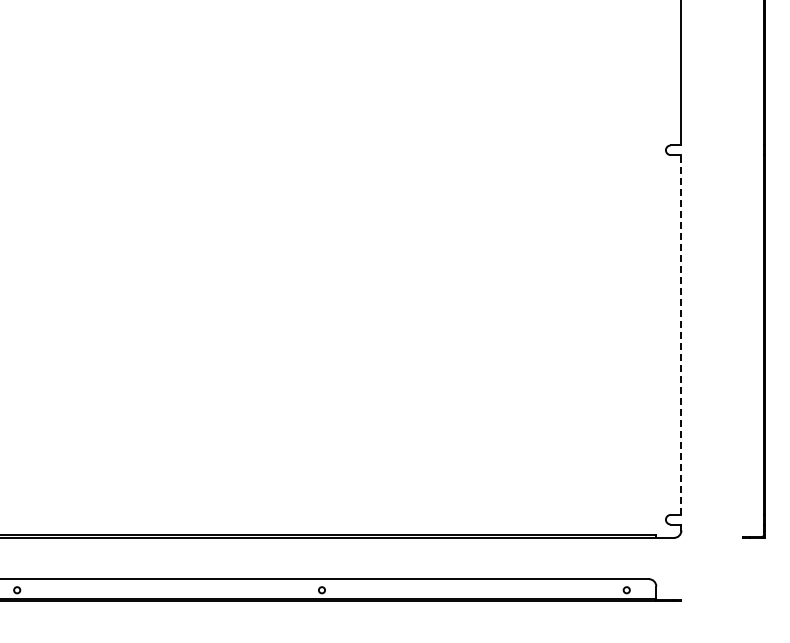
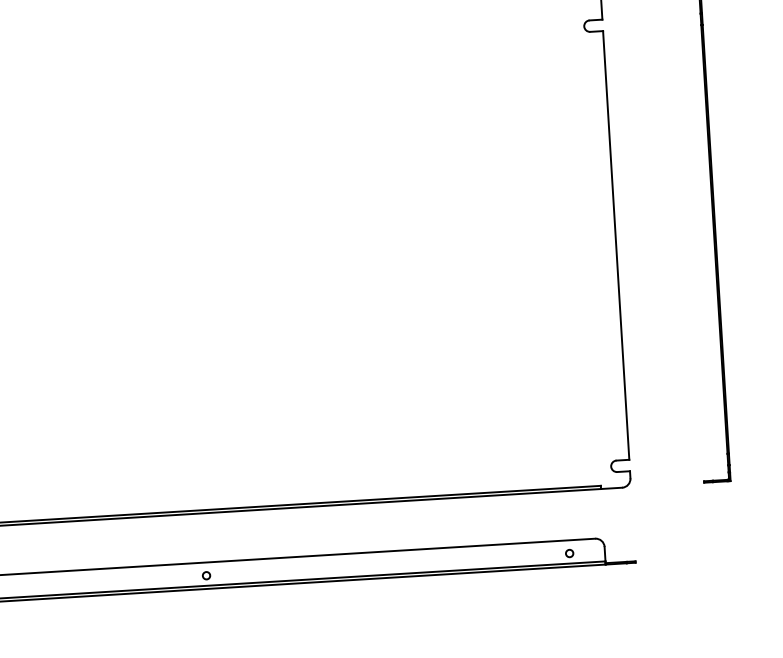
line: (681, 335) -> (616, 246), dashed -> solid

